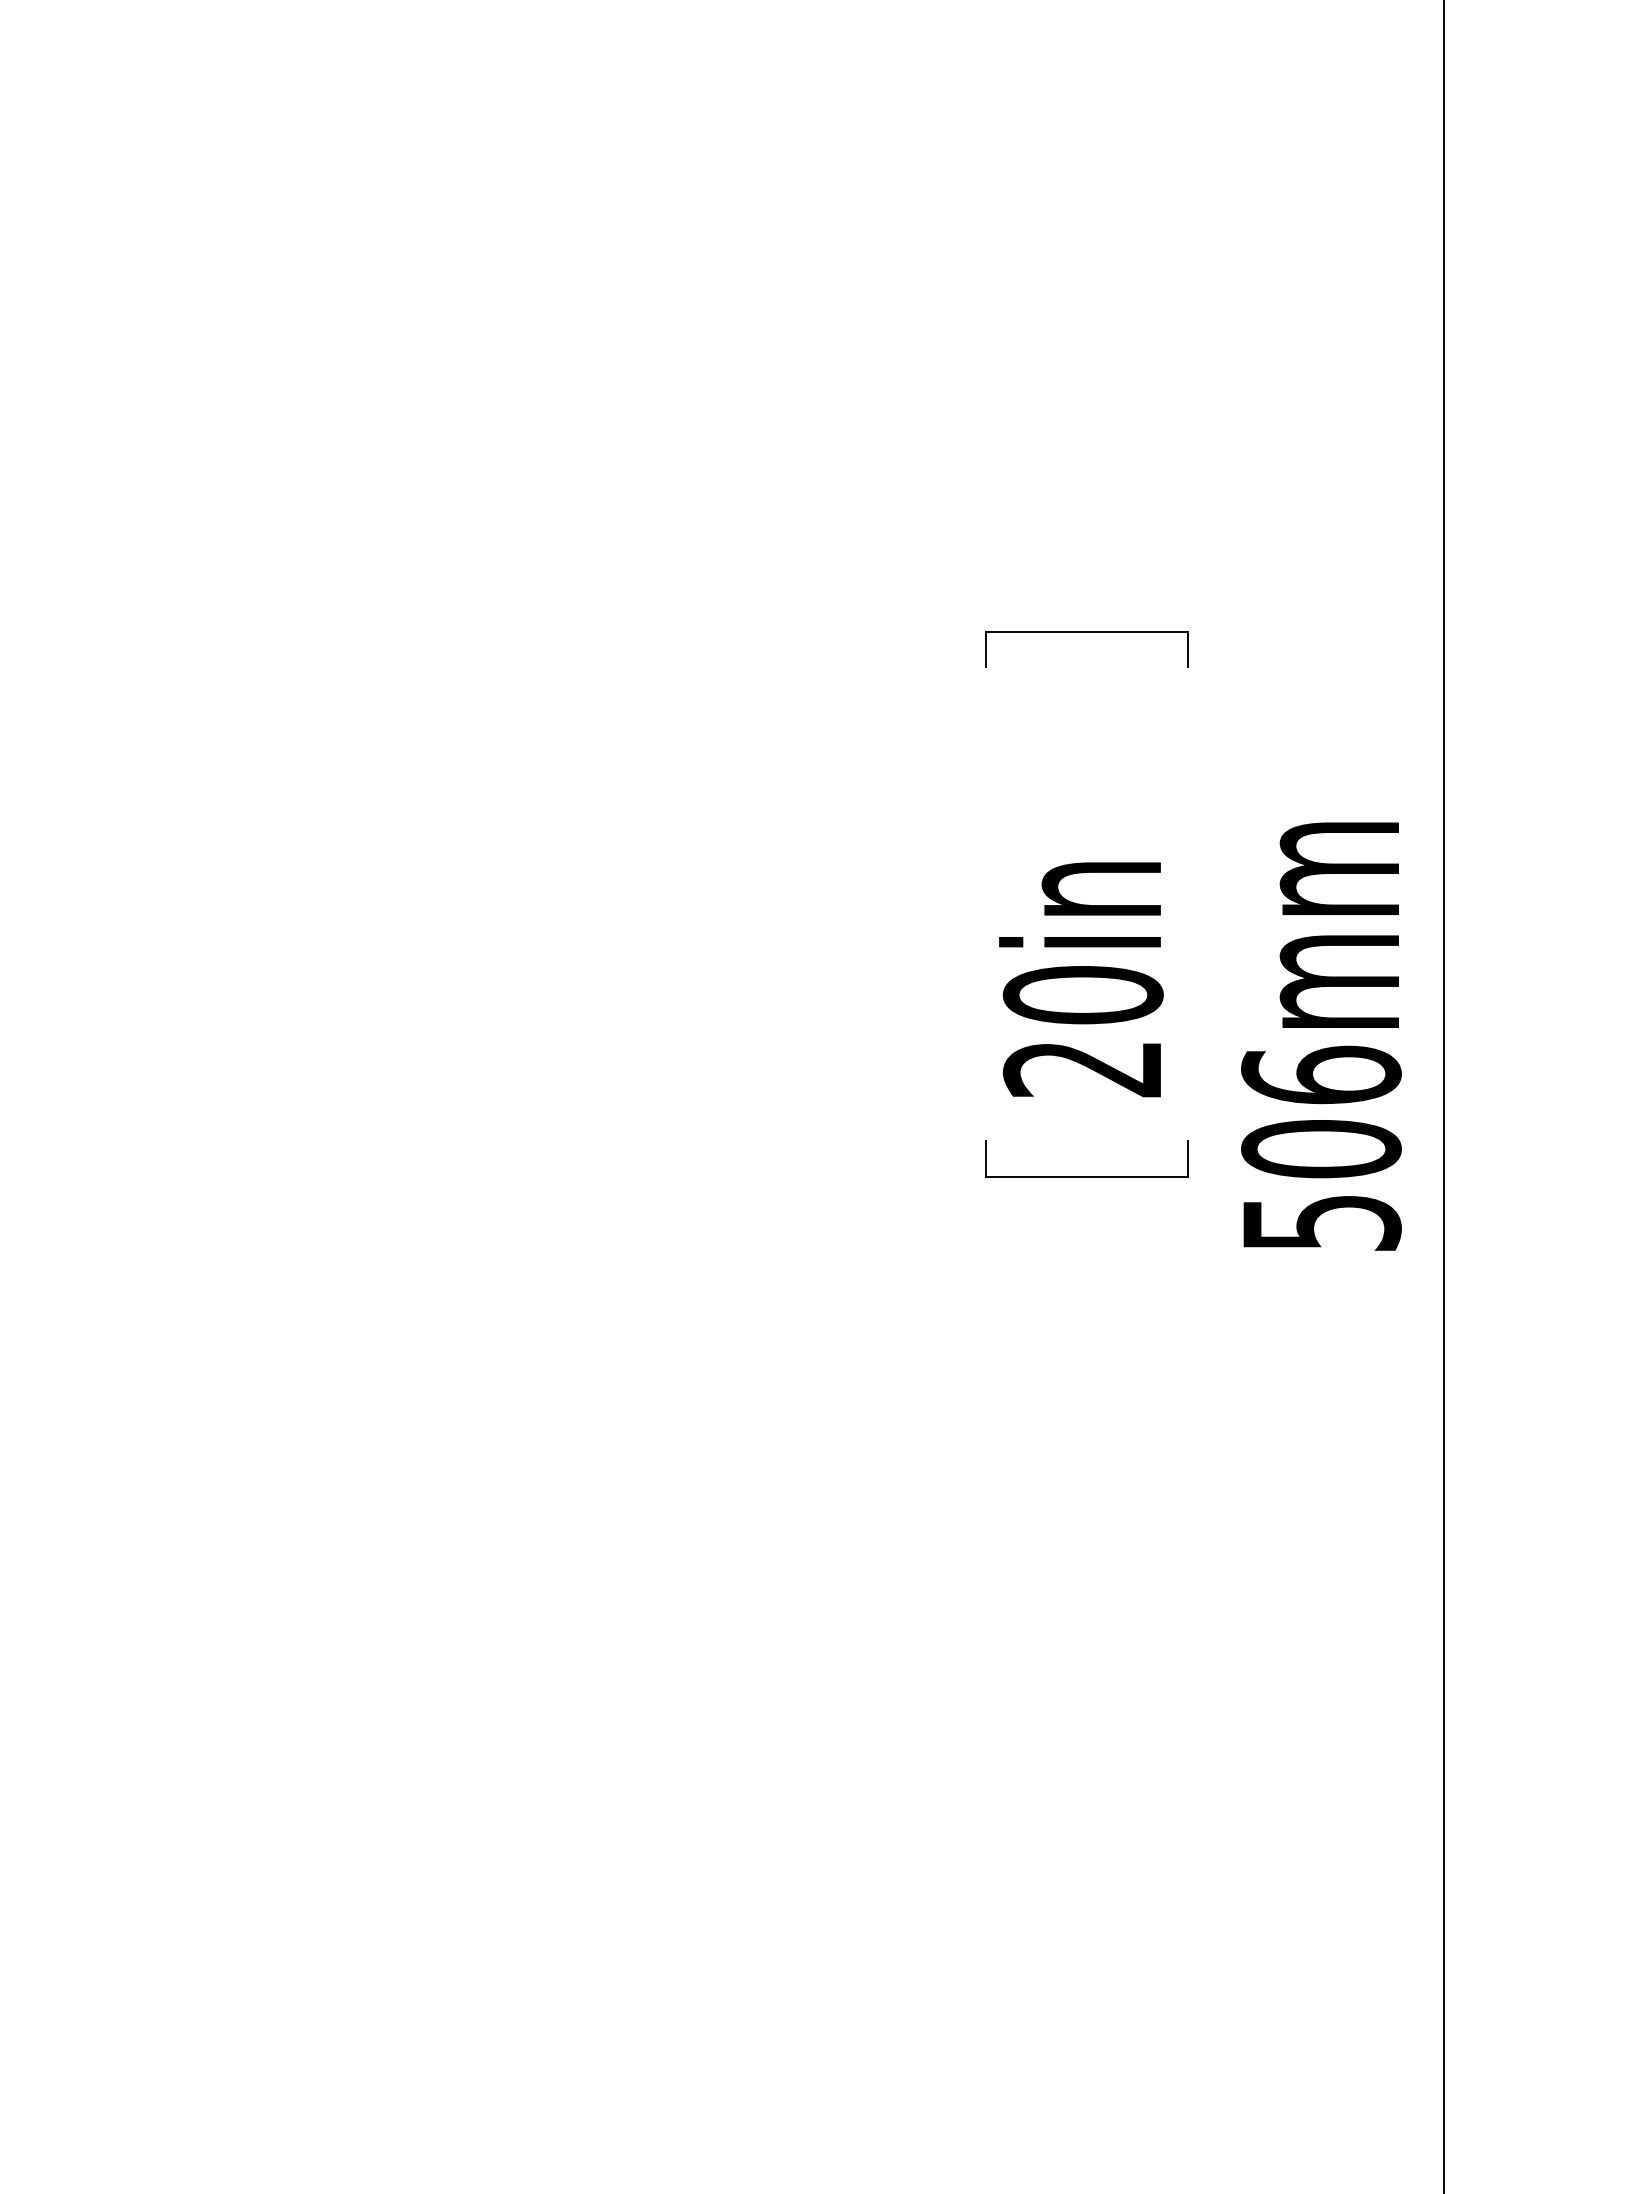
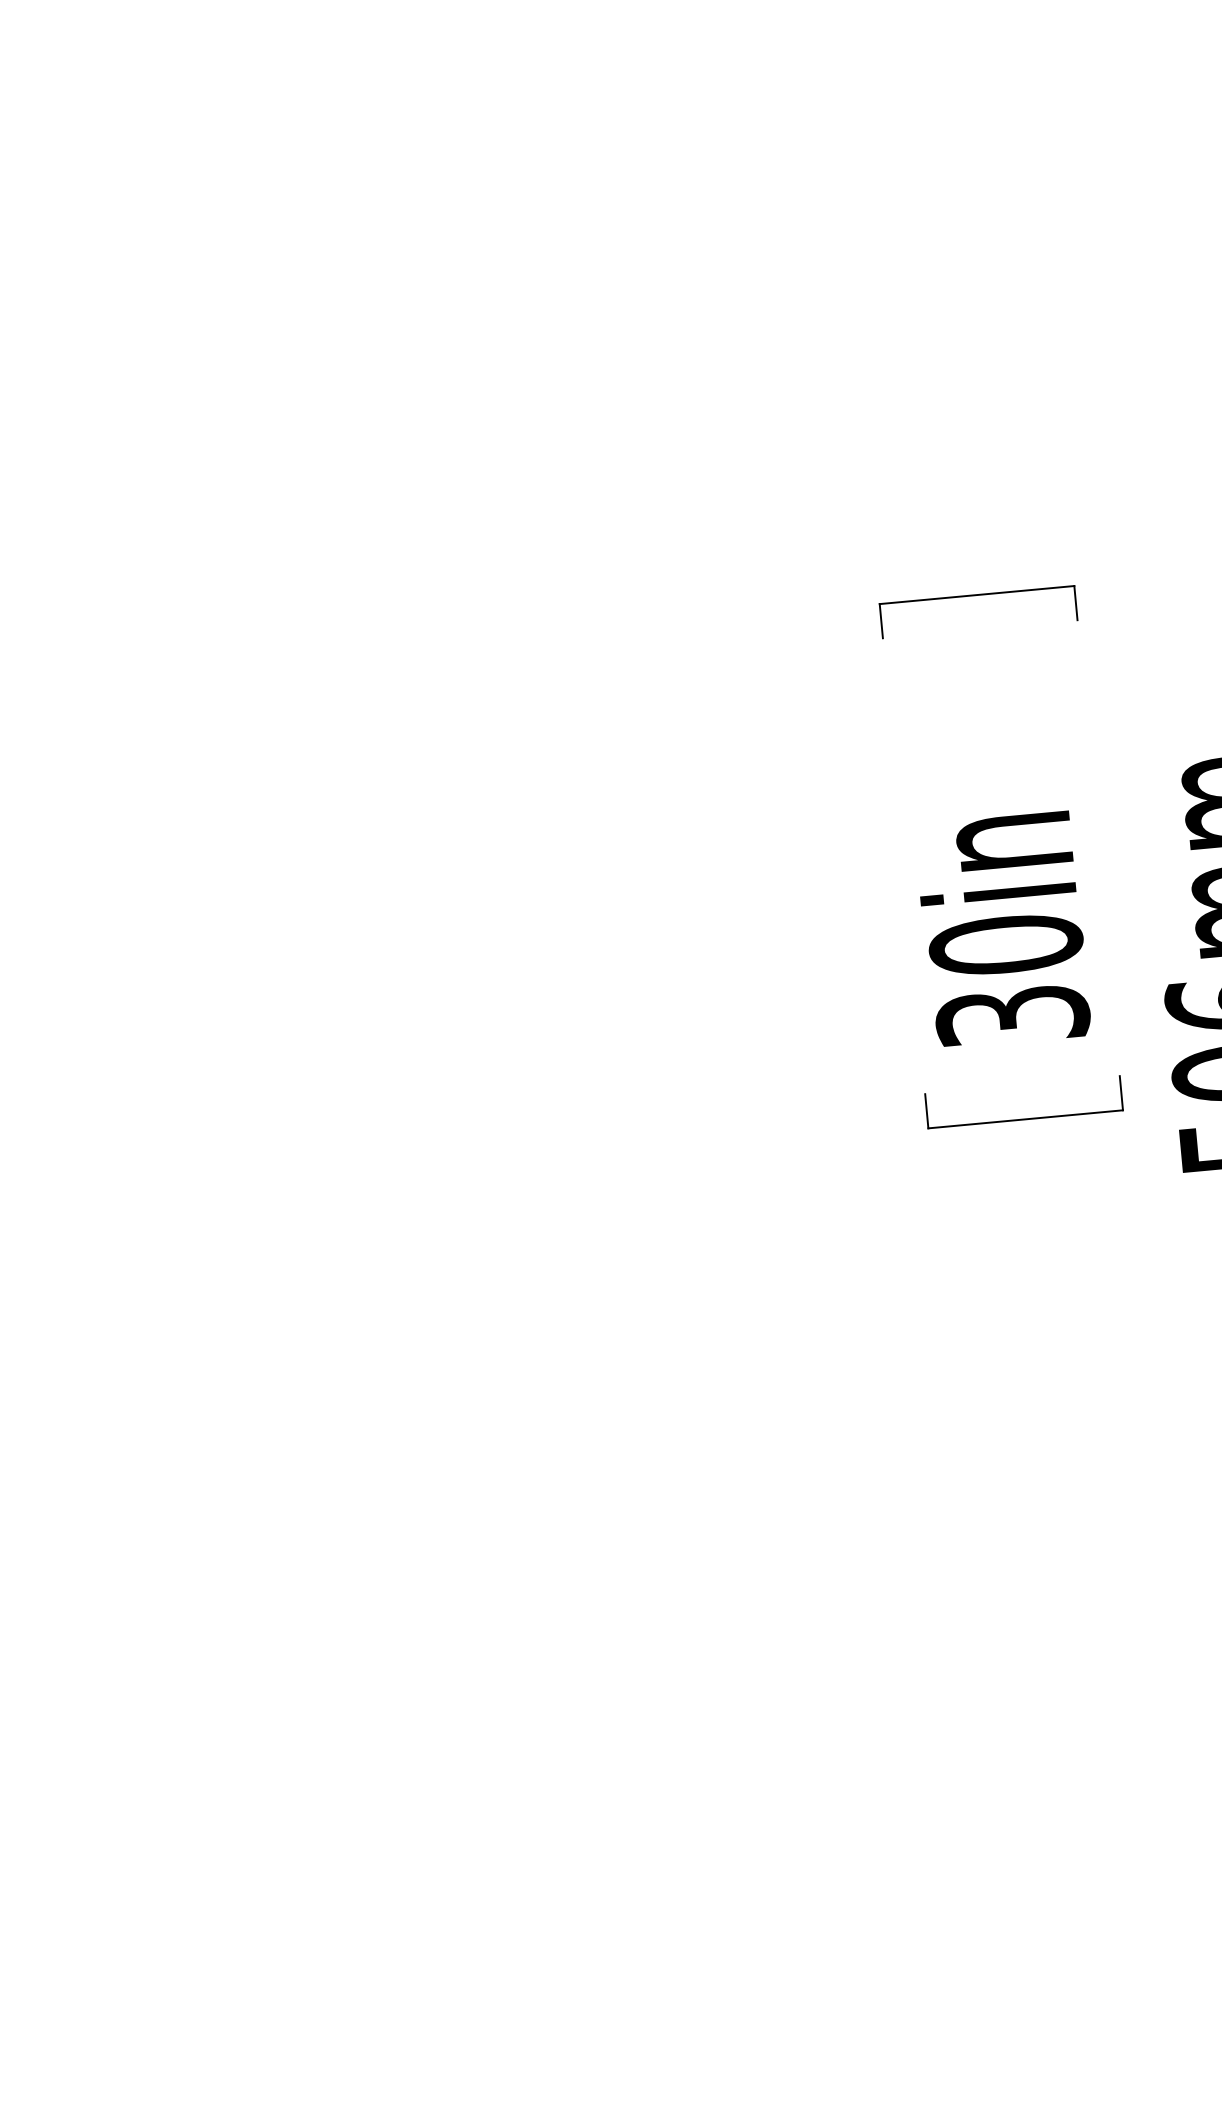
text: (1083, 1069) -> (1013, 1016), 20in -> 30in

